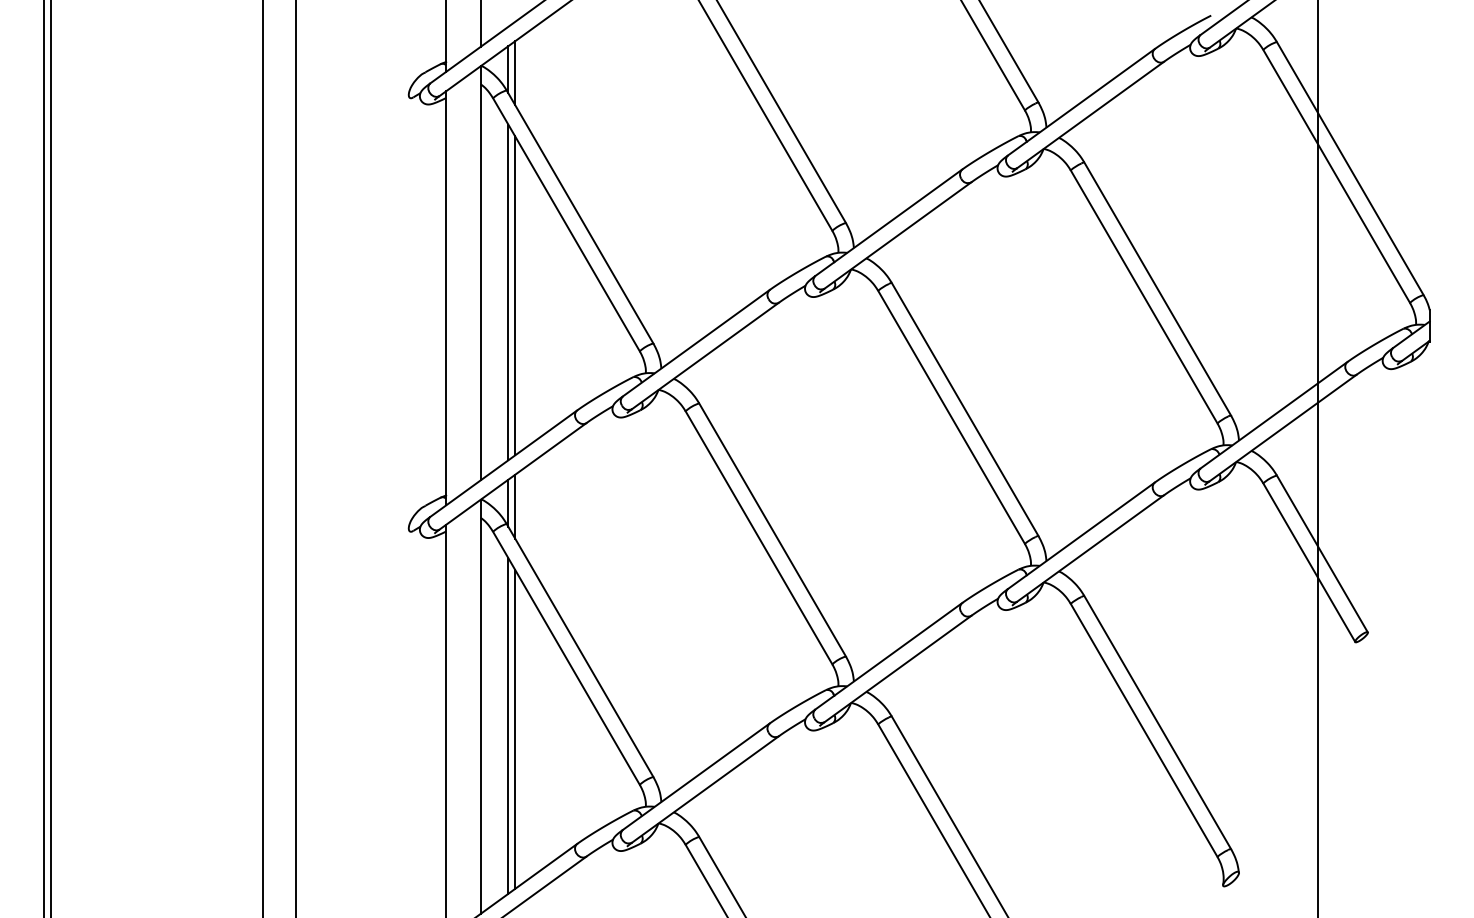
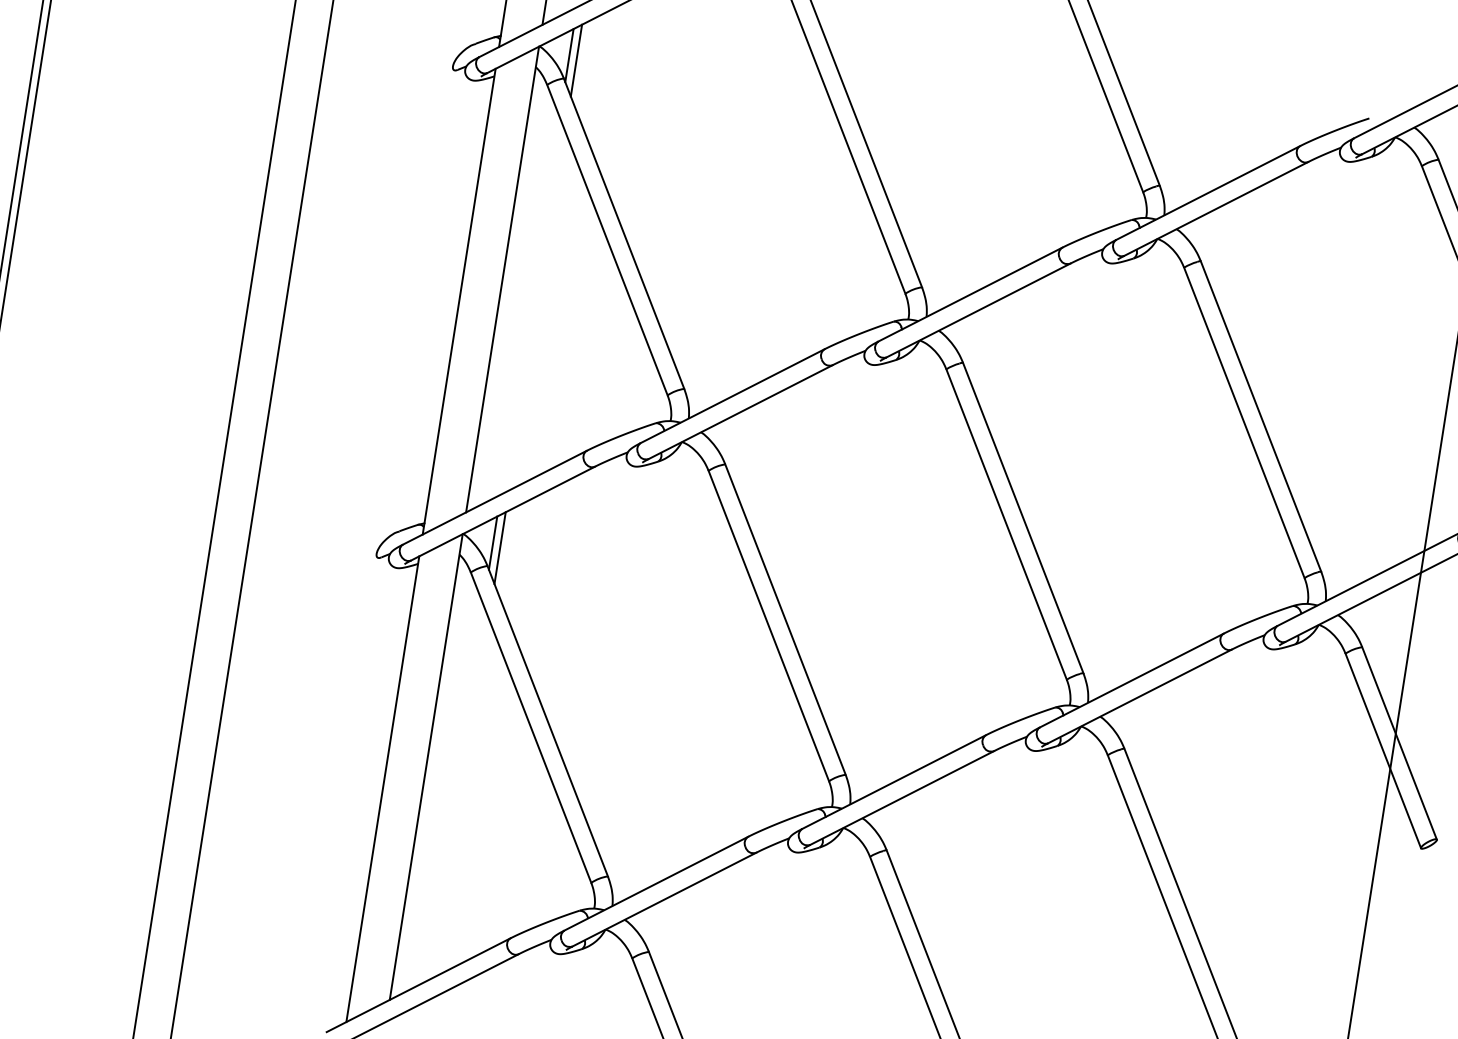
line: (508, 292) -> (530, 306), removed
line: (515, 295) -> (537, 310), removed
line: (508, 725) -> (454, 793), removed
line: (515, 728) -> (461, 797), removed

